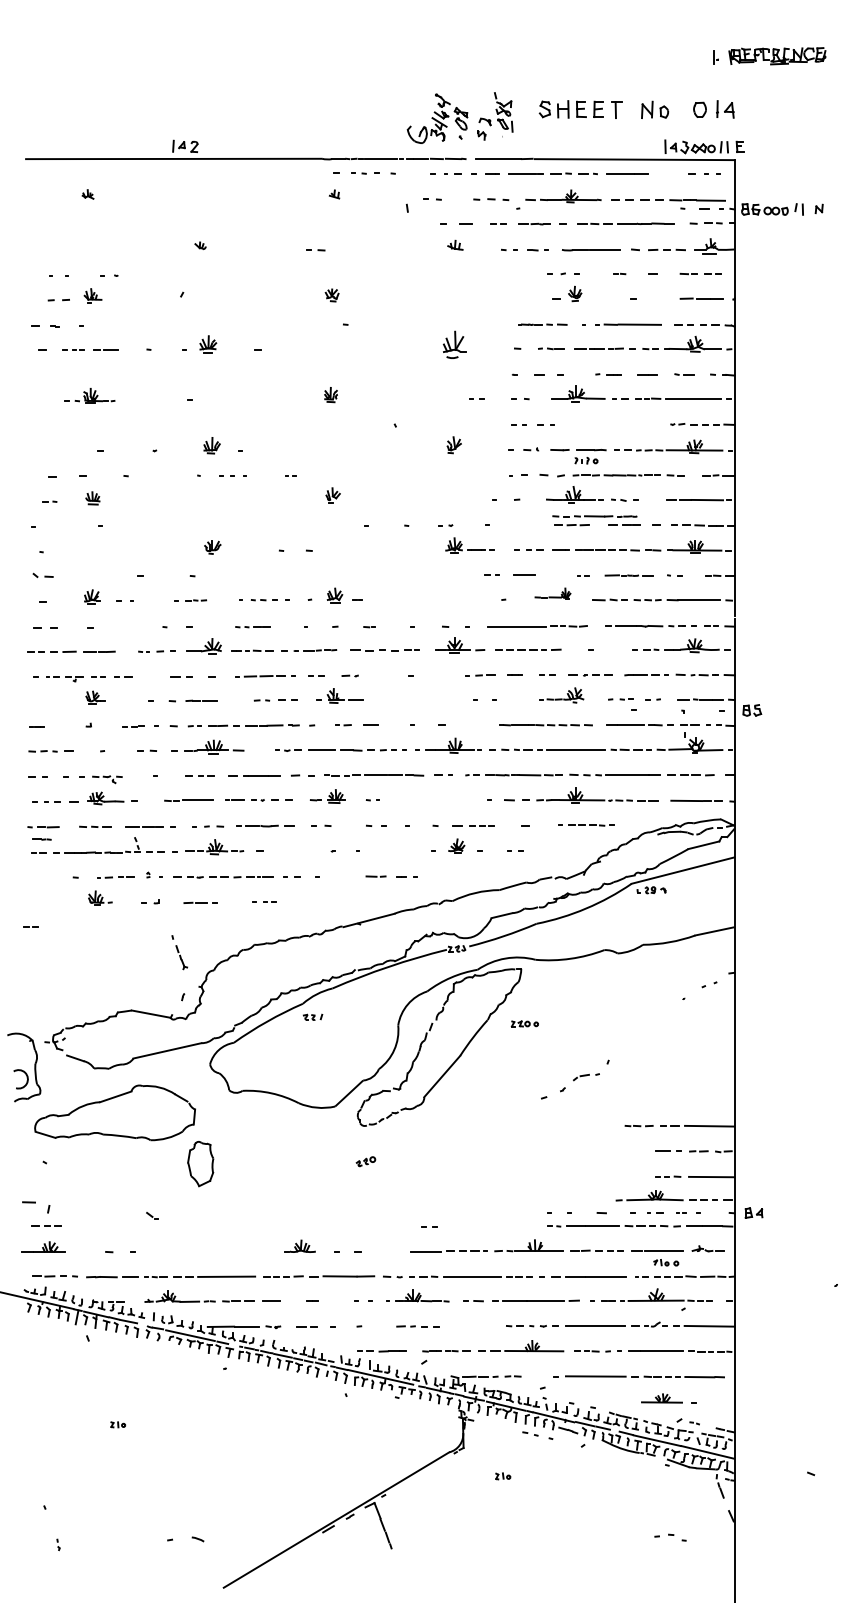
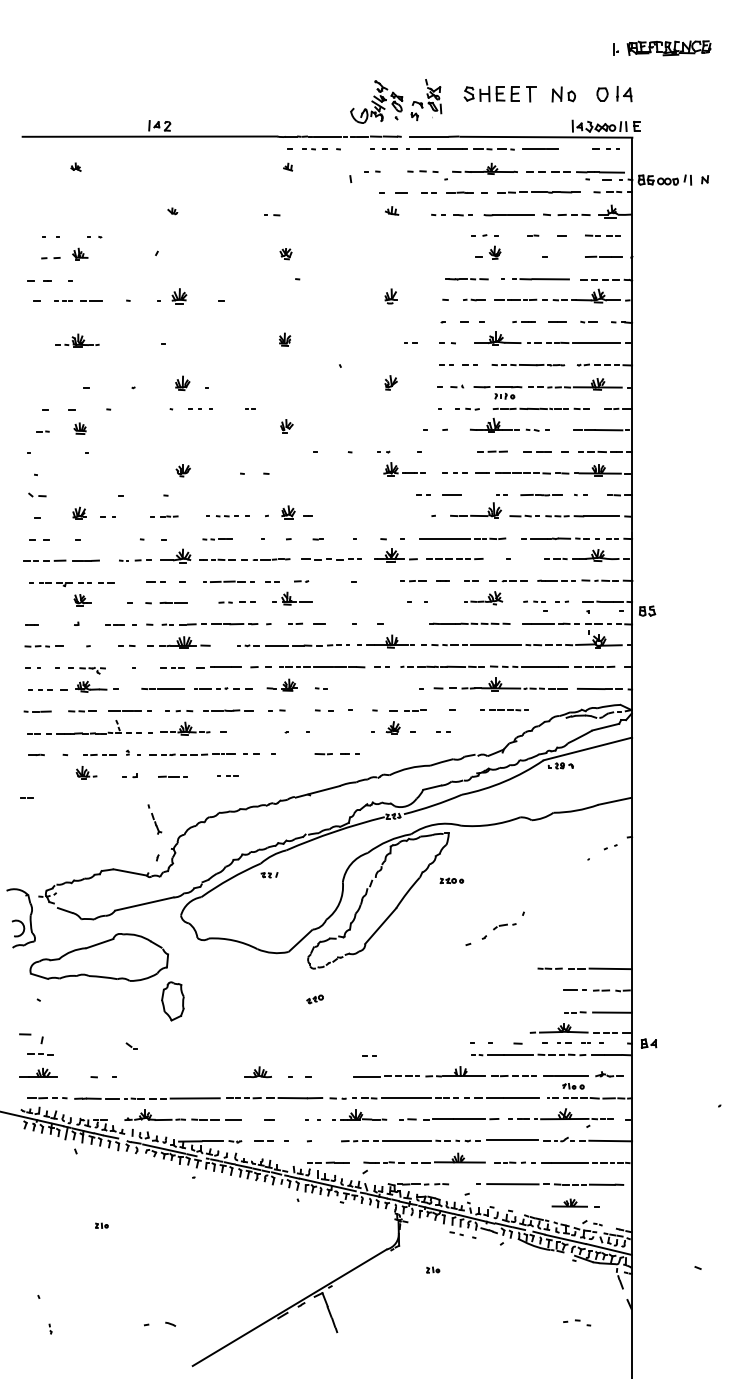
part: (454, 344) -> (391, 296), size x0.62
part: (543, 475) -> (467, 409), size x0.62
line: (594, 516) -> (528, 365), moved
part: (552, 593) -> (475, 510), size x1.67
line: (41, 839) -> (35, 754), moved
line: (472, 1326) -> (406, 1141), added

